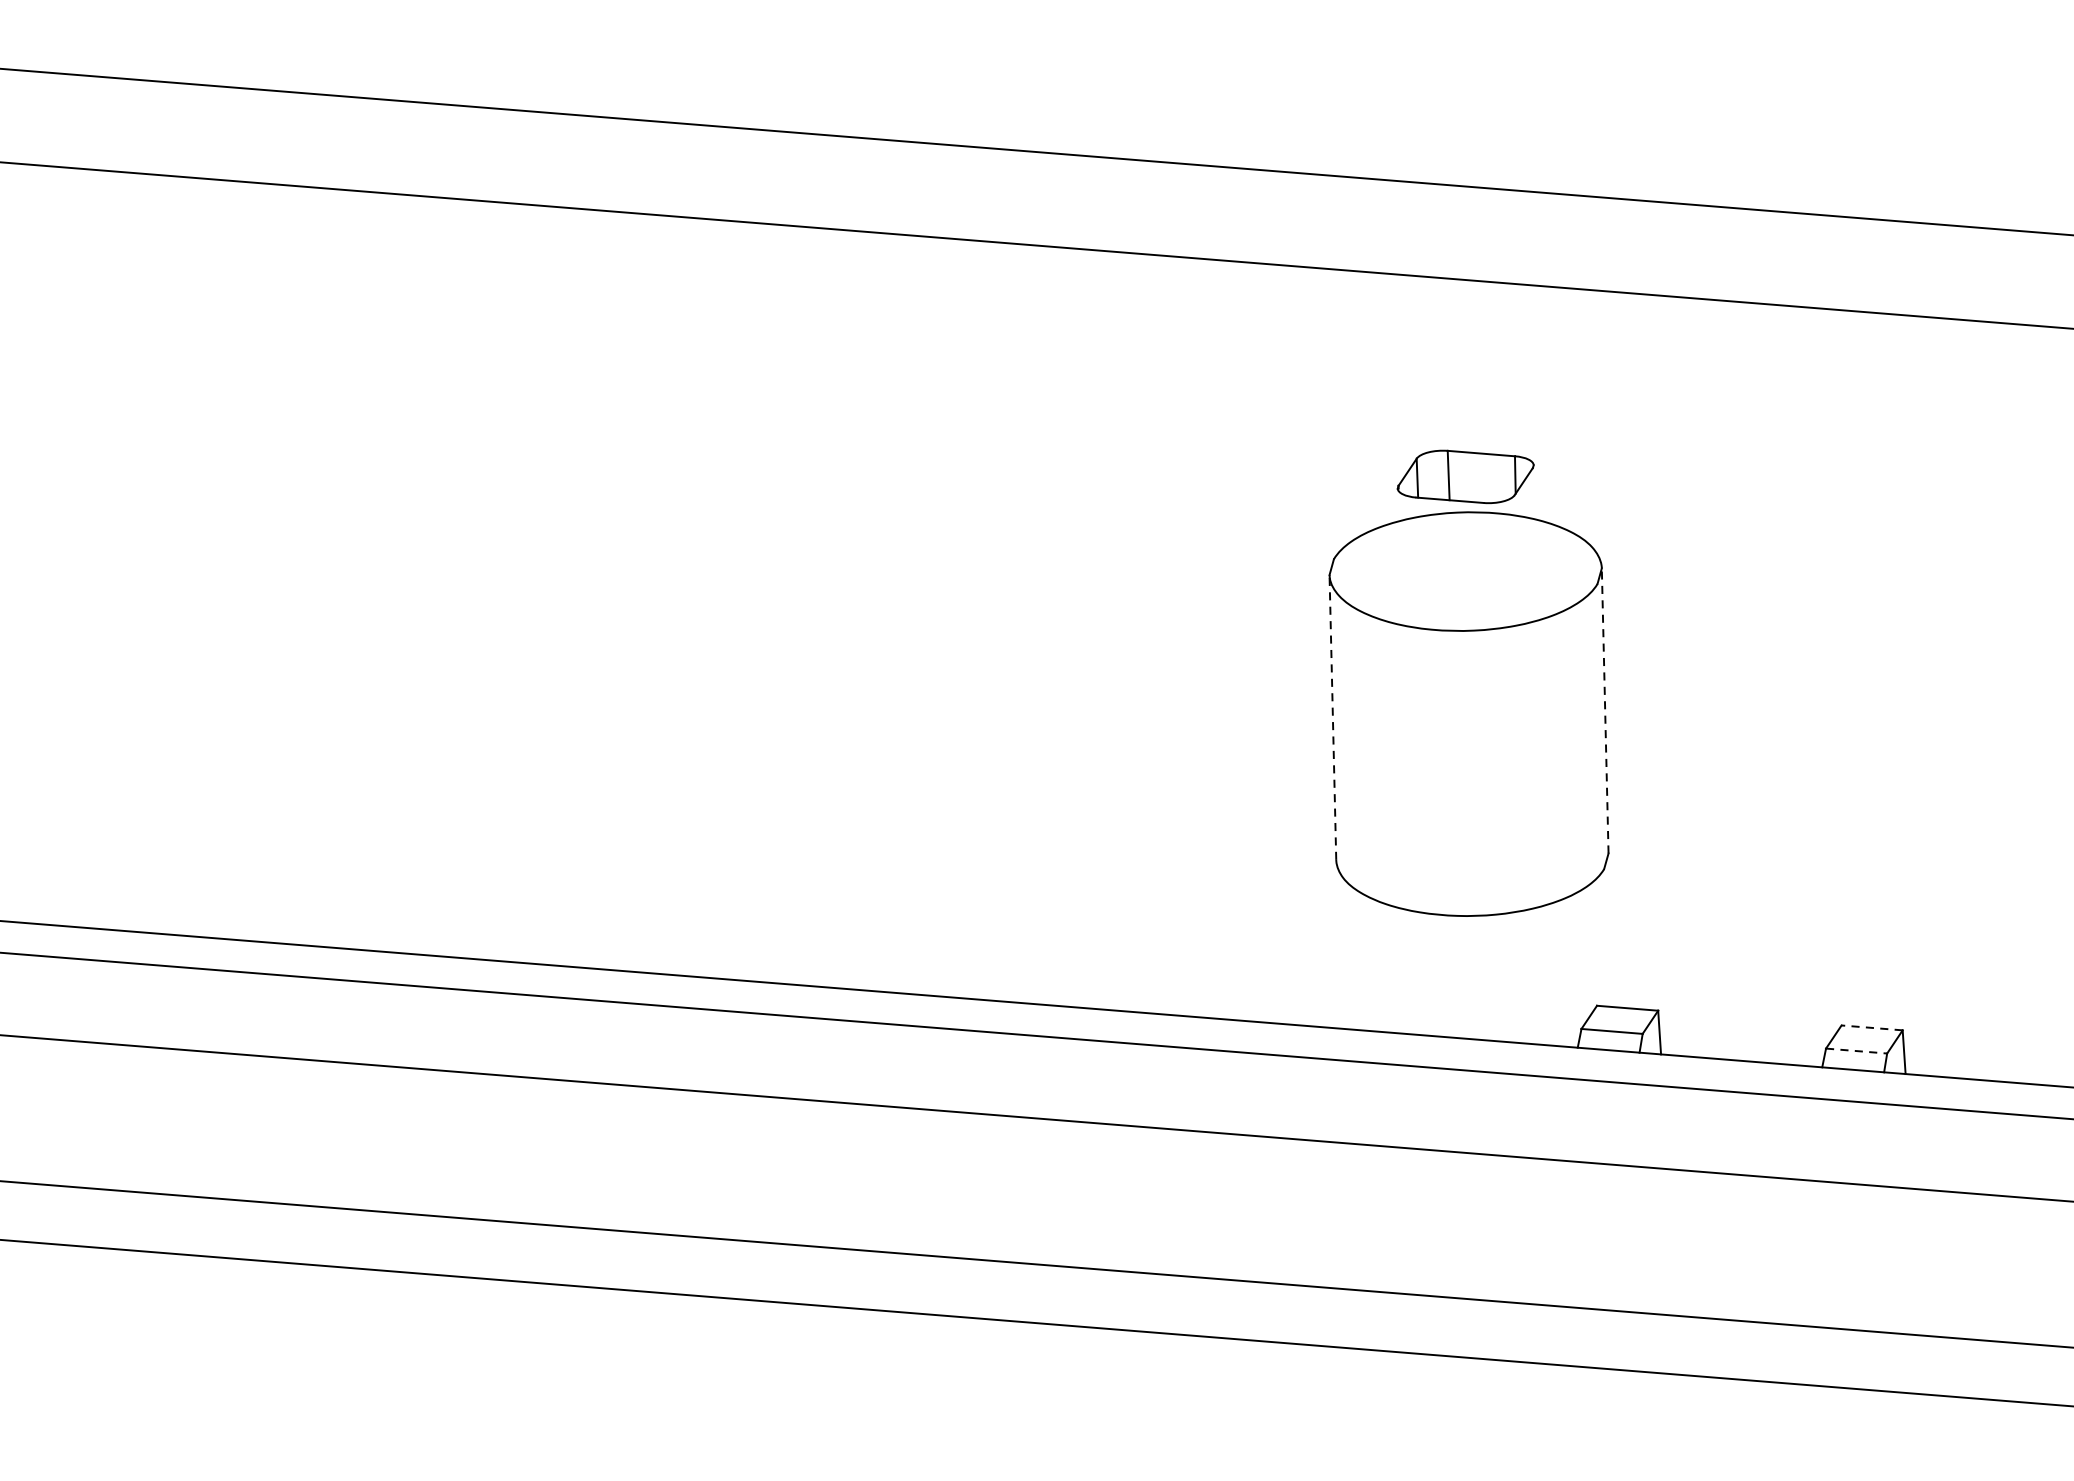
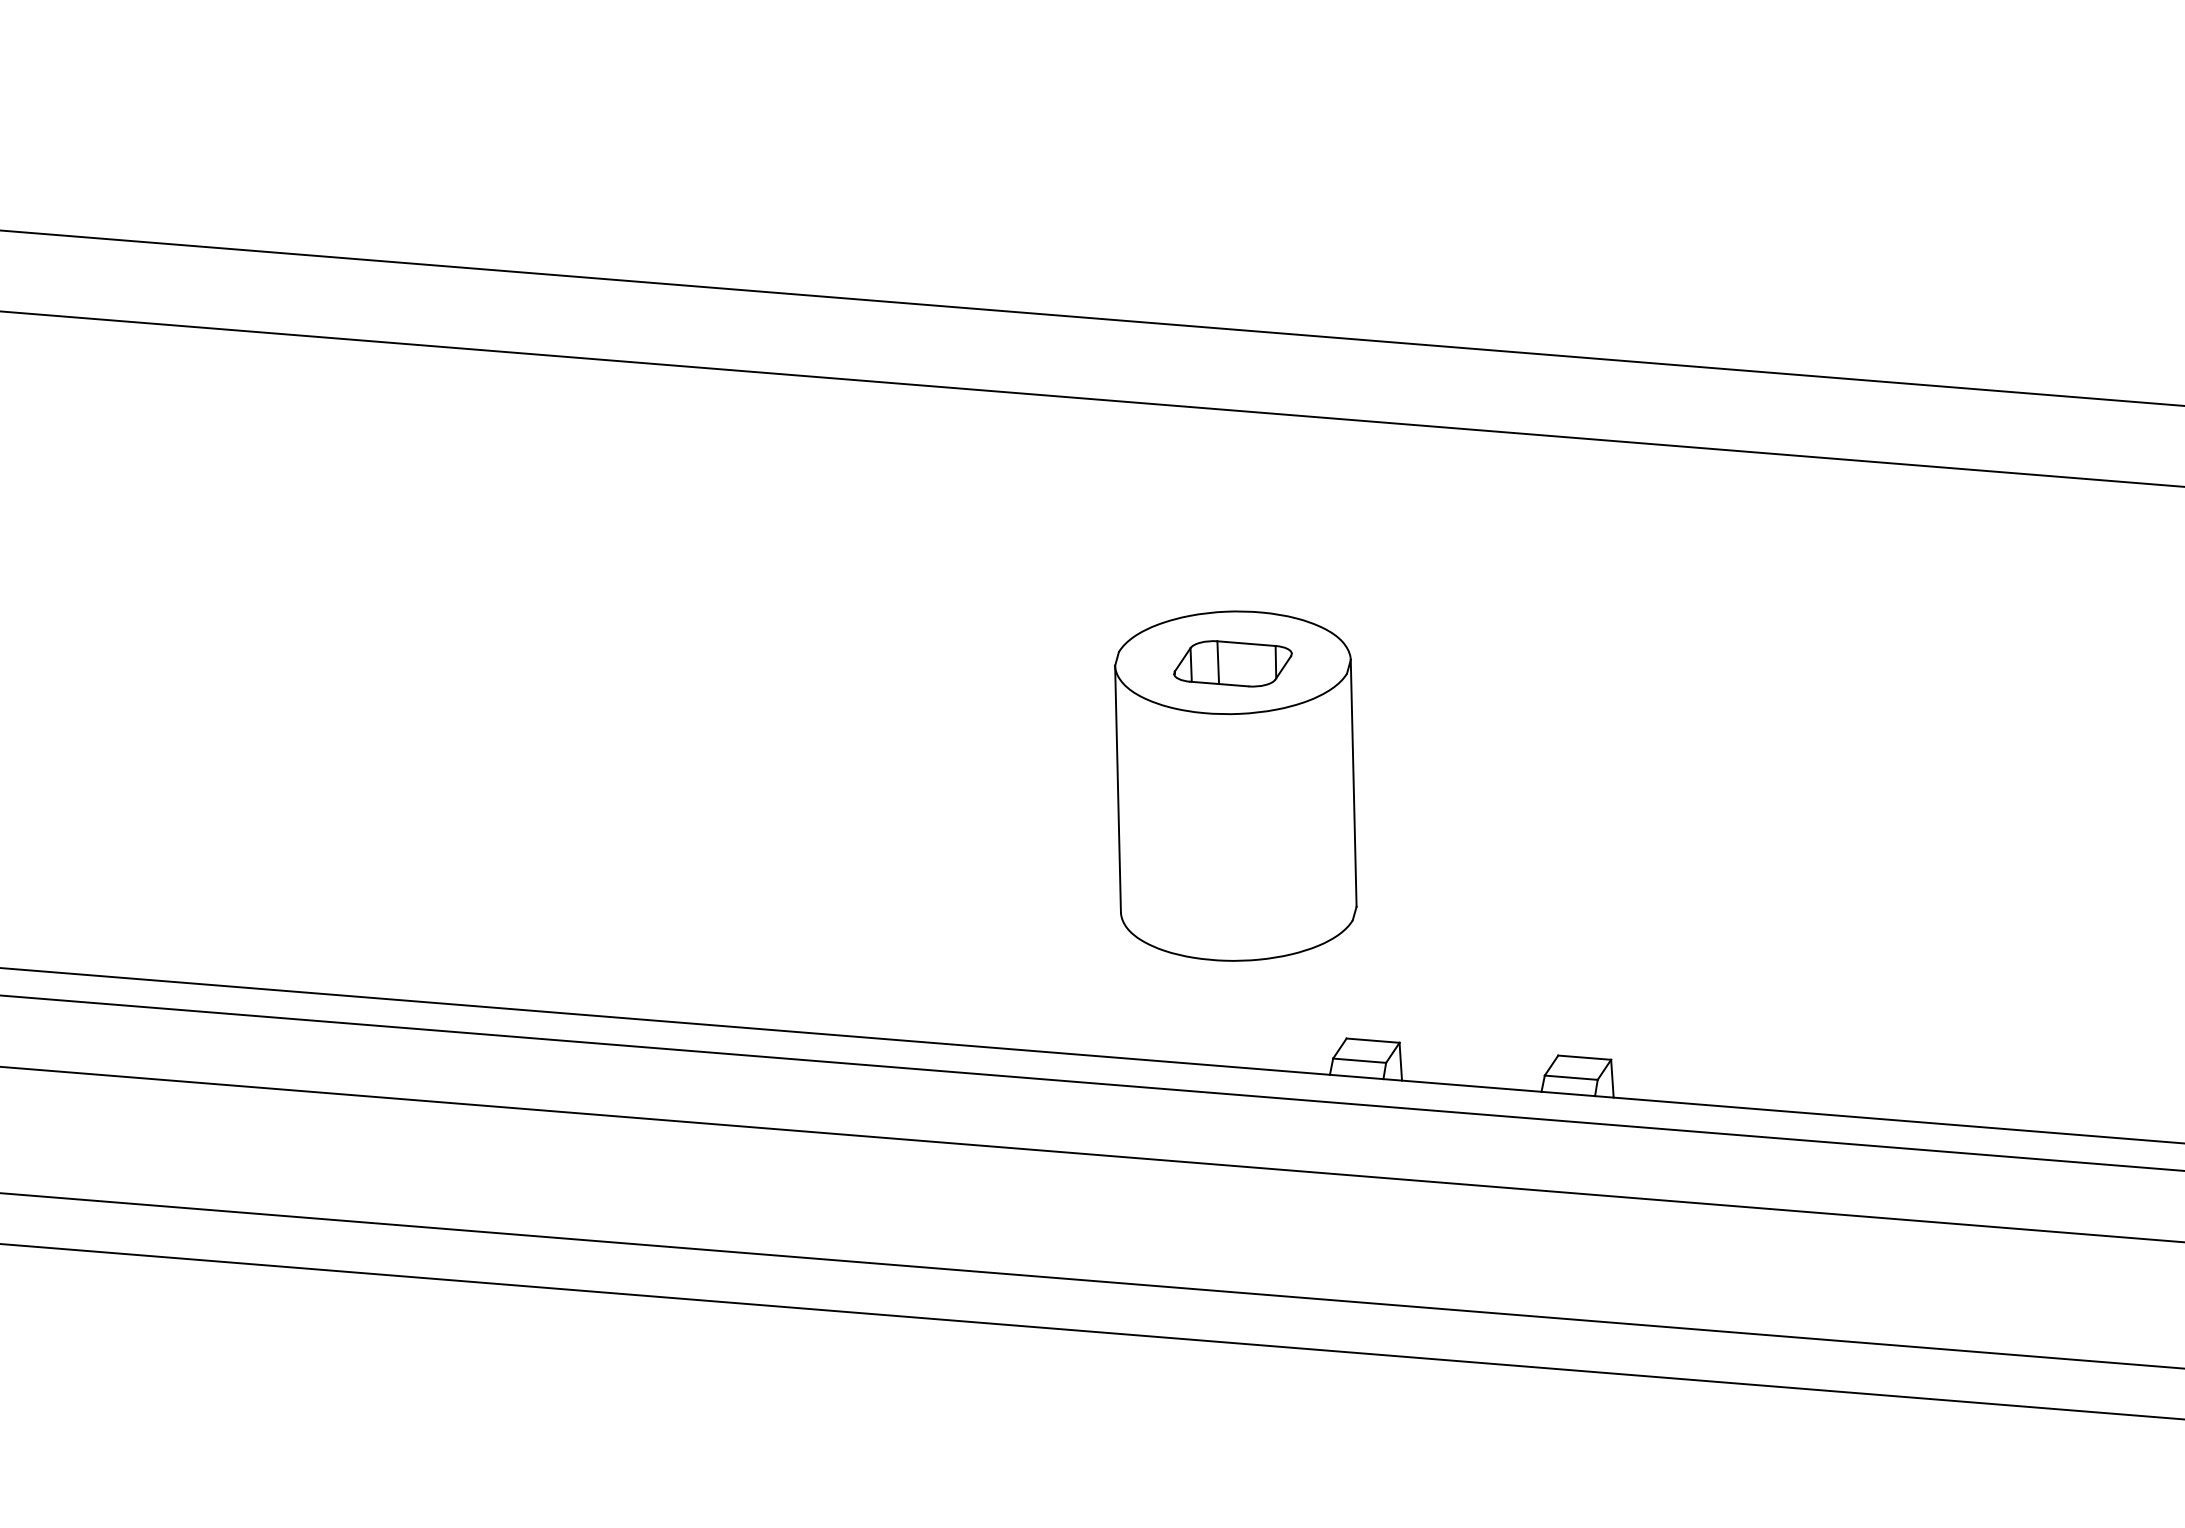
part: (1465, 476) -> (1232, 663), moved
line: (1604, 709) -> (1353, 782), dashed -> solid
line: (1333, 716) -> (1118, 788), dashed -> solid
line: (1871, 1027) -> (1584, 1057), dashed -> solid
line: (1856, 1050) -> (1571, 1077), dashed -> solid

